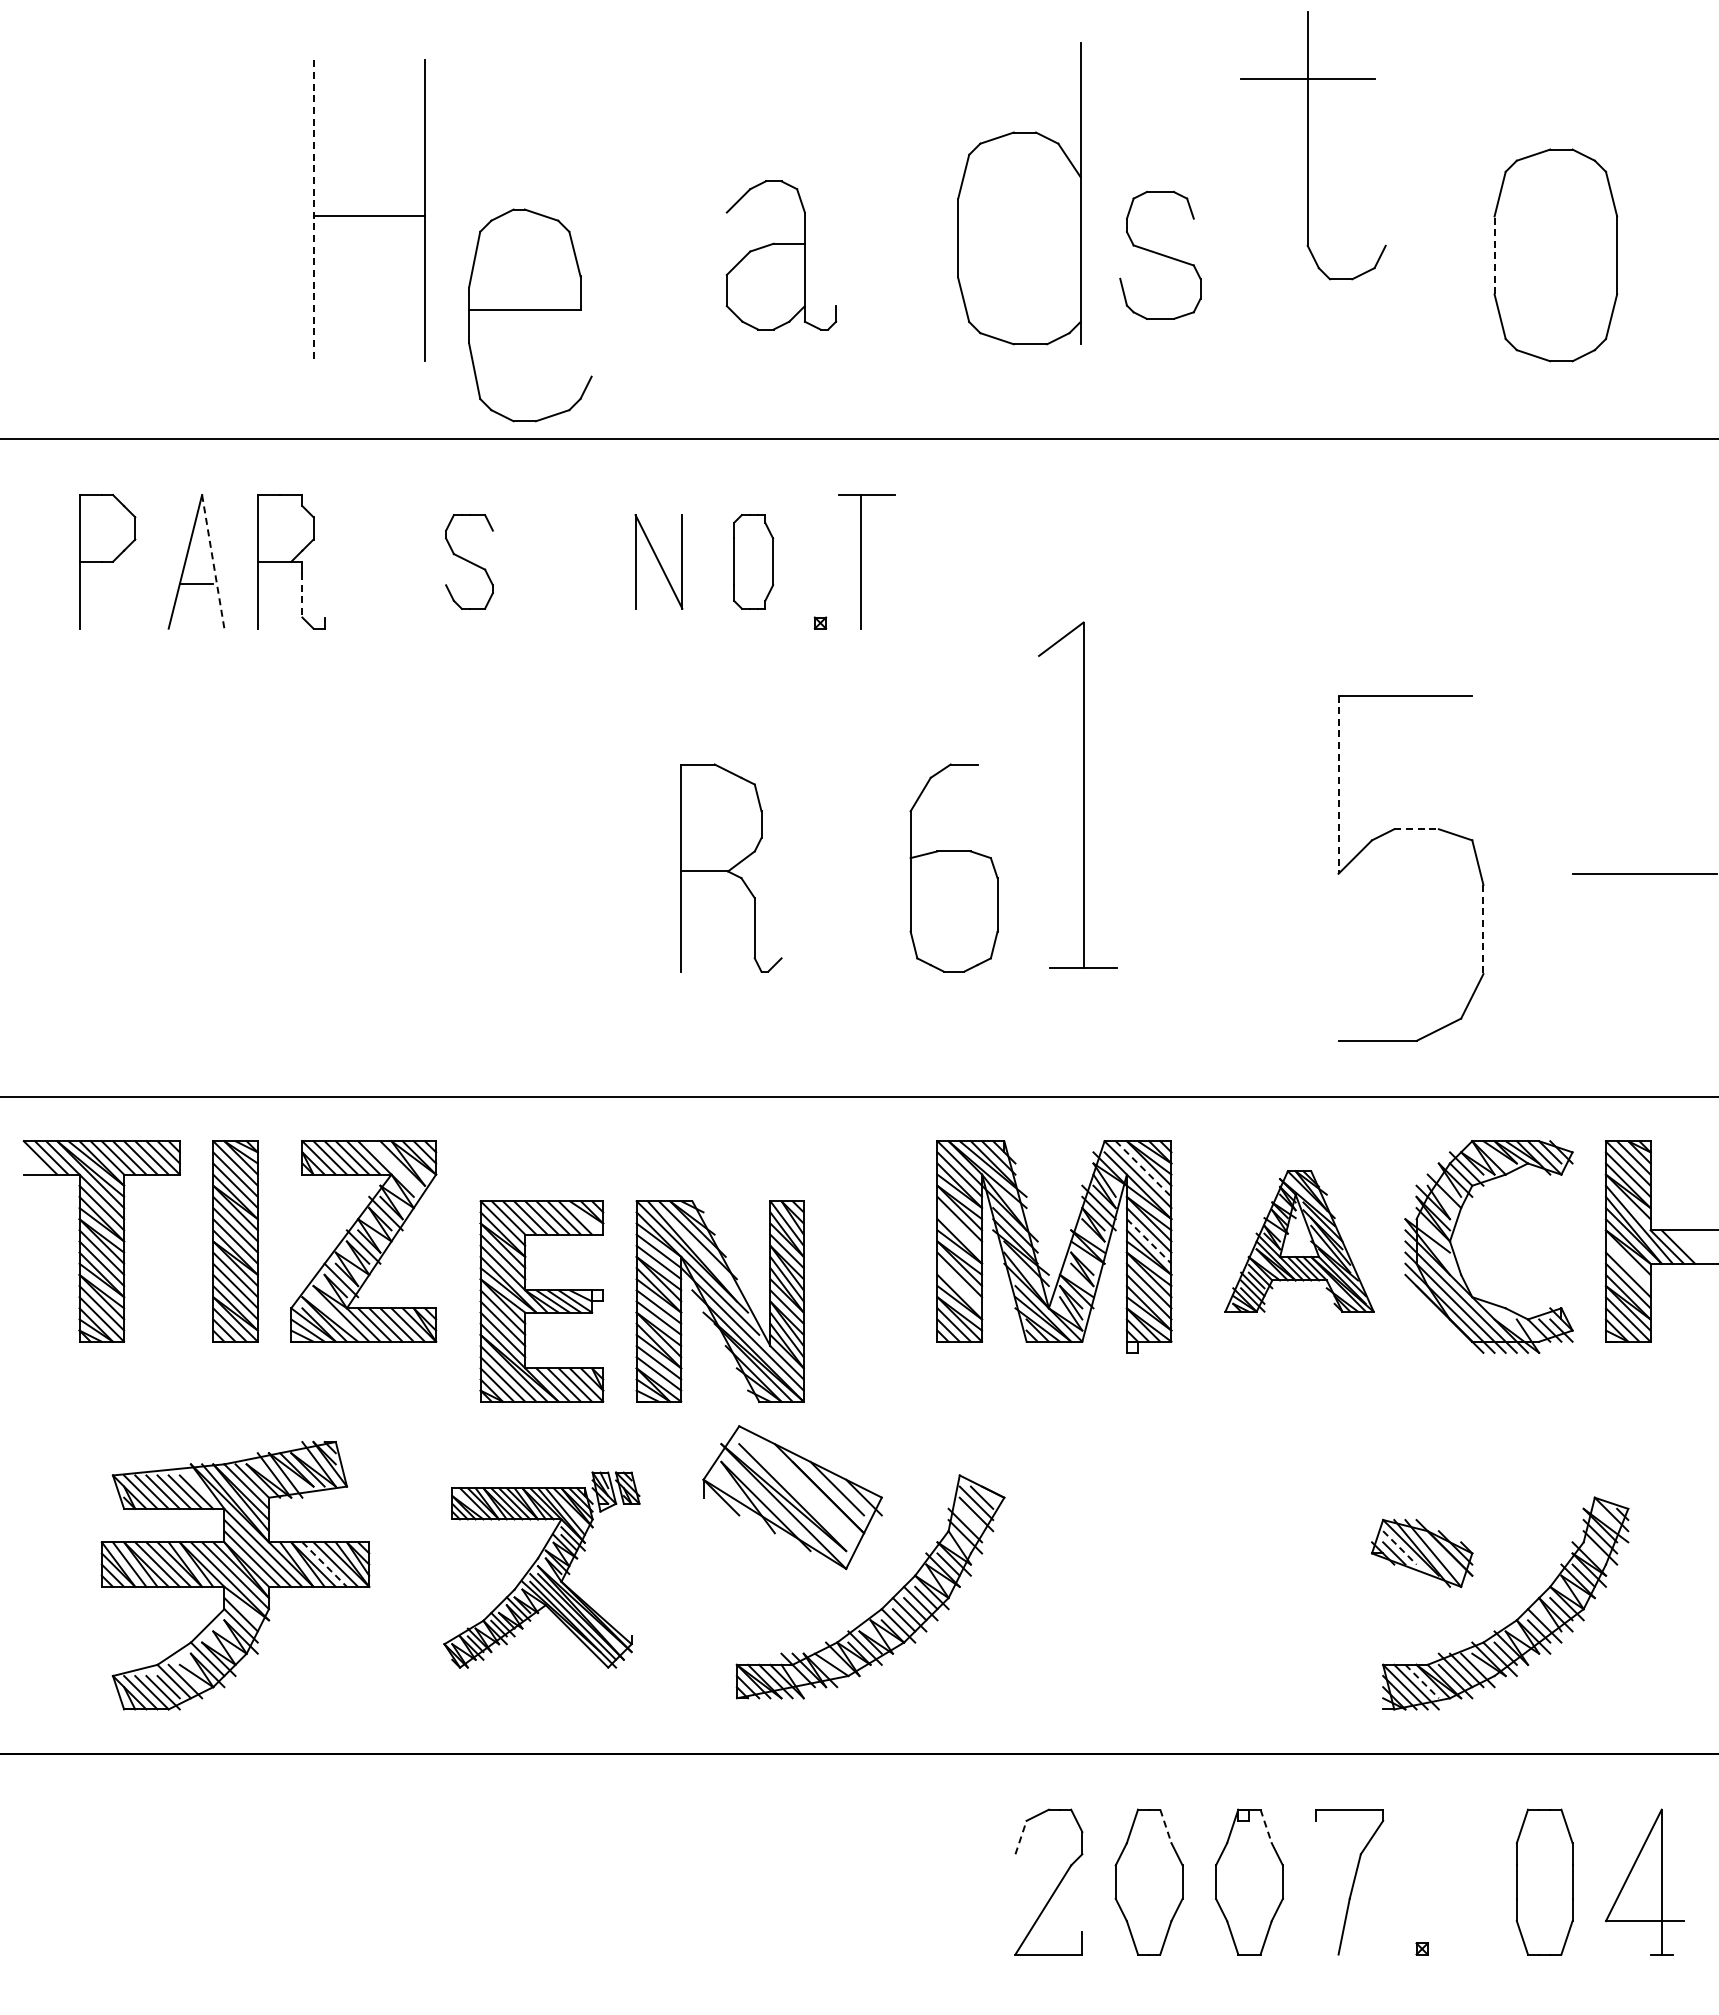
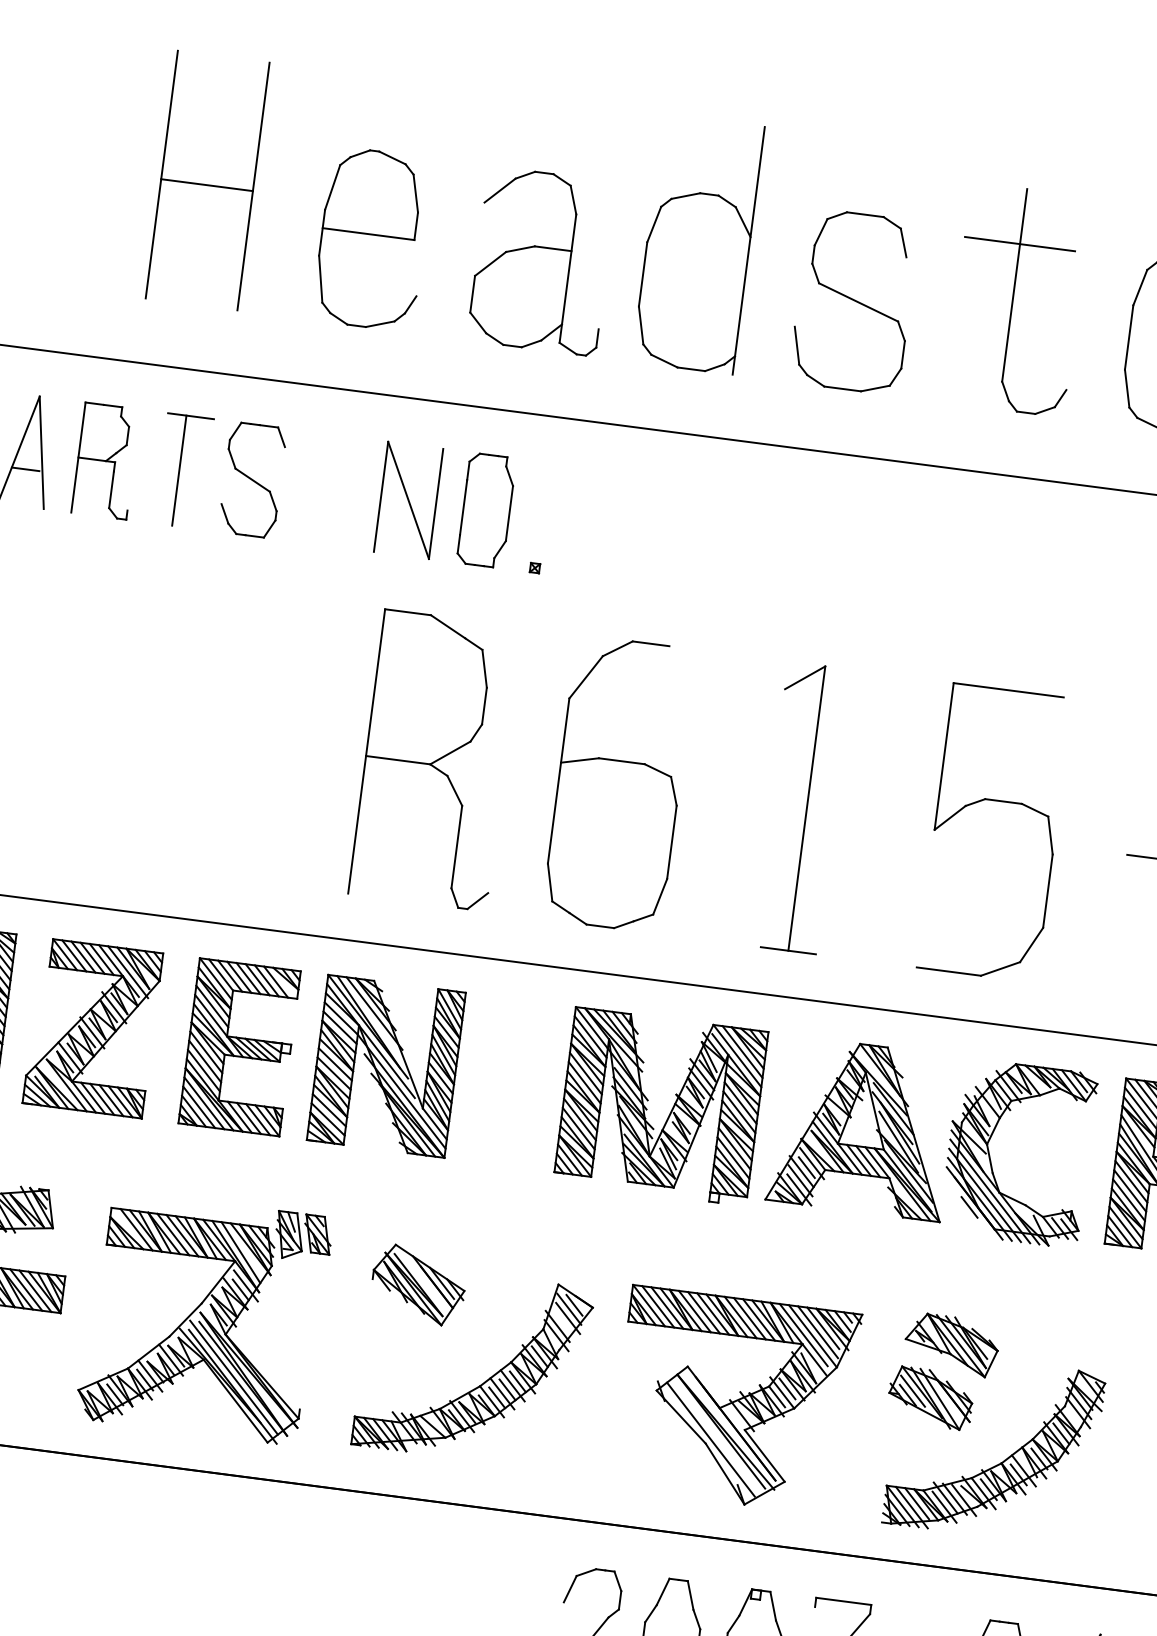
part: (1313, 145) -> (1017, 299), moved
part: (1019, 193) -> (698, 244), moved
line: (313, 211) -> (161, 175), dashed -> solid
part: (781, 255) -> (542, 261), size x1.43
part: (1160, 255) -> (854, 301), size x1.67
line: (1494, 255) -> (1129, 337), dashed -> solid
part: (530, 315) -> (372, 239), moved
line: (213, 561) -> (41, 452), dashed -> solid
part: (469, 561) -> (252, 479), size x1.43
part: (658, 561) -> (408, 500), size x1.43
part: (753, 561) -> (486, 510), size x1.43
part: (866, 561) -> (183, 470), moved
line: (302, 595) -> (111, 490), dashed -> solid
line: (1338, 785) -> (944, 757), dashed -> solid
part: (1077, 794) -> (801, 807), moved
line: (1417, 829) -> (1004, 801), dashed -> solid
part: (731, 867) -> (435, 759), size x1.67
part: (953, 867) -> (618, 783), size x1.67
line: (1483, 929) -> (1047, 891), dashed -> solid
line: (396, 1168) -> (127, 971), added
line: (1143, 1169) -> (742, 1052), dashed -> solid
line: (959, 1230) -> (584, 1082), added
line: (1149, 1241) -> (739, 1112), dashed -> solid
part: (1299, 1241) -> (863, 1128), size x1.43
line: (1627, 1263) -> (1130, 1181), added
line: (959, 1285) -> (578, 1128), added
part: (541, 1301) -> (239, 1047), moved
part: (719, 1301) -> (385, 1066), moved
line: (1438, 1319) -> (969, 1207), added
part: (1438, 1486) -> (951, 1344), added
part: (792, 1497) -> (418, 1284), size x0.62
line: (1399, 1547) -> (912, 1390), dashed -> solid
line: (324, 1564) -> (26, 1289), dashed -> solid
part: (541, 1569) -> (204, 1317), size x1.43
part: (1187, 1586) -> (734, 1400), added
line: (1422, 1681) -> (917, 1503), dashed -> solid
line: (1165, 1826) -> (690, 1595), dashed -> solid
line: (1266, 1826) -> (773, 1606), dashed -> solid
line: (1021, 1837) -> (570, 1589), dashed -> solid

